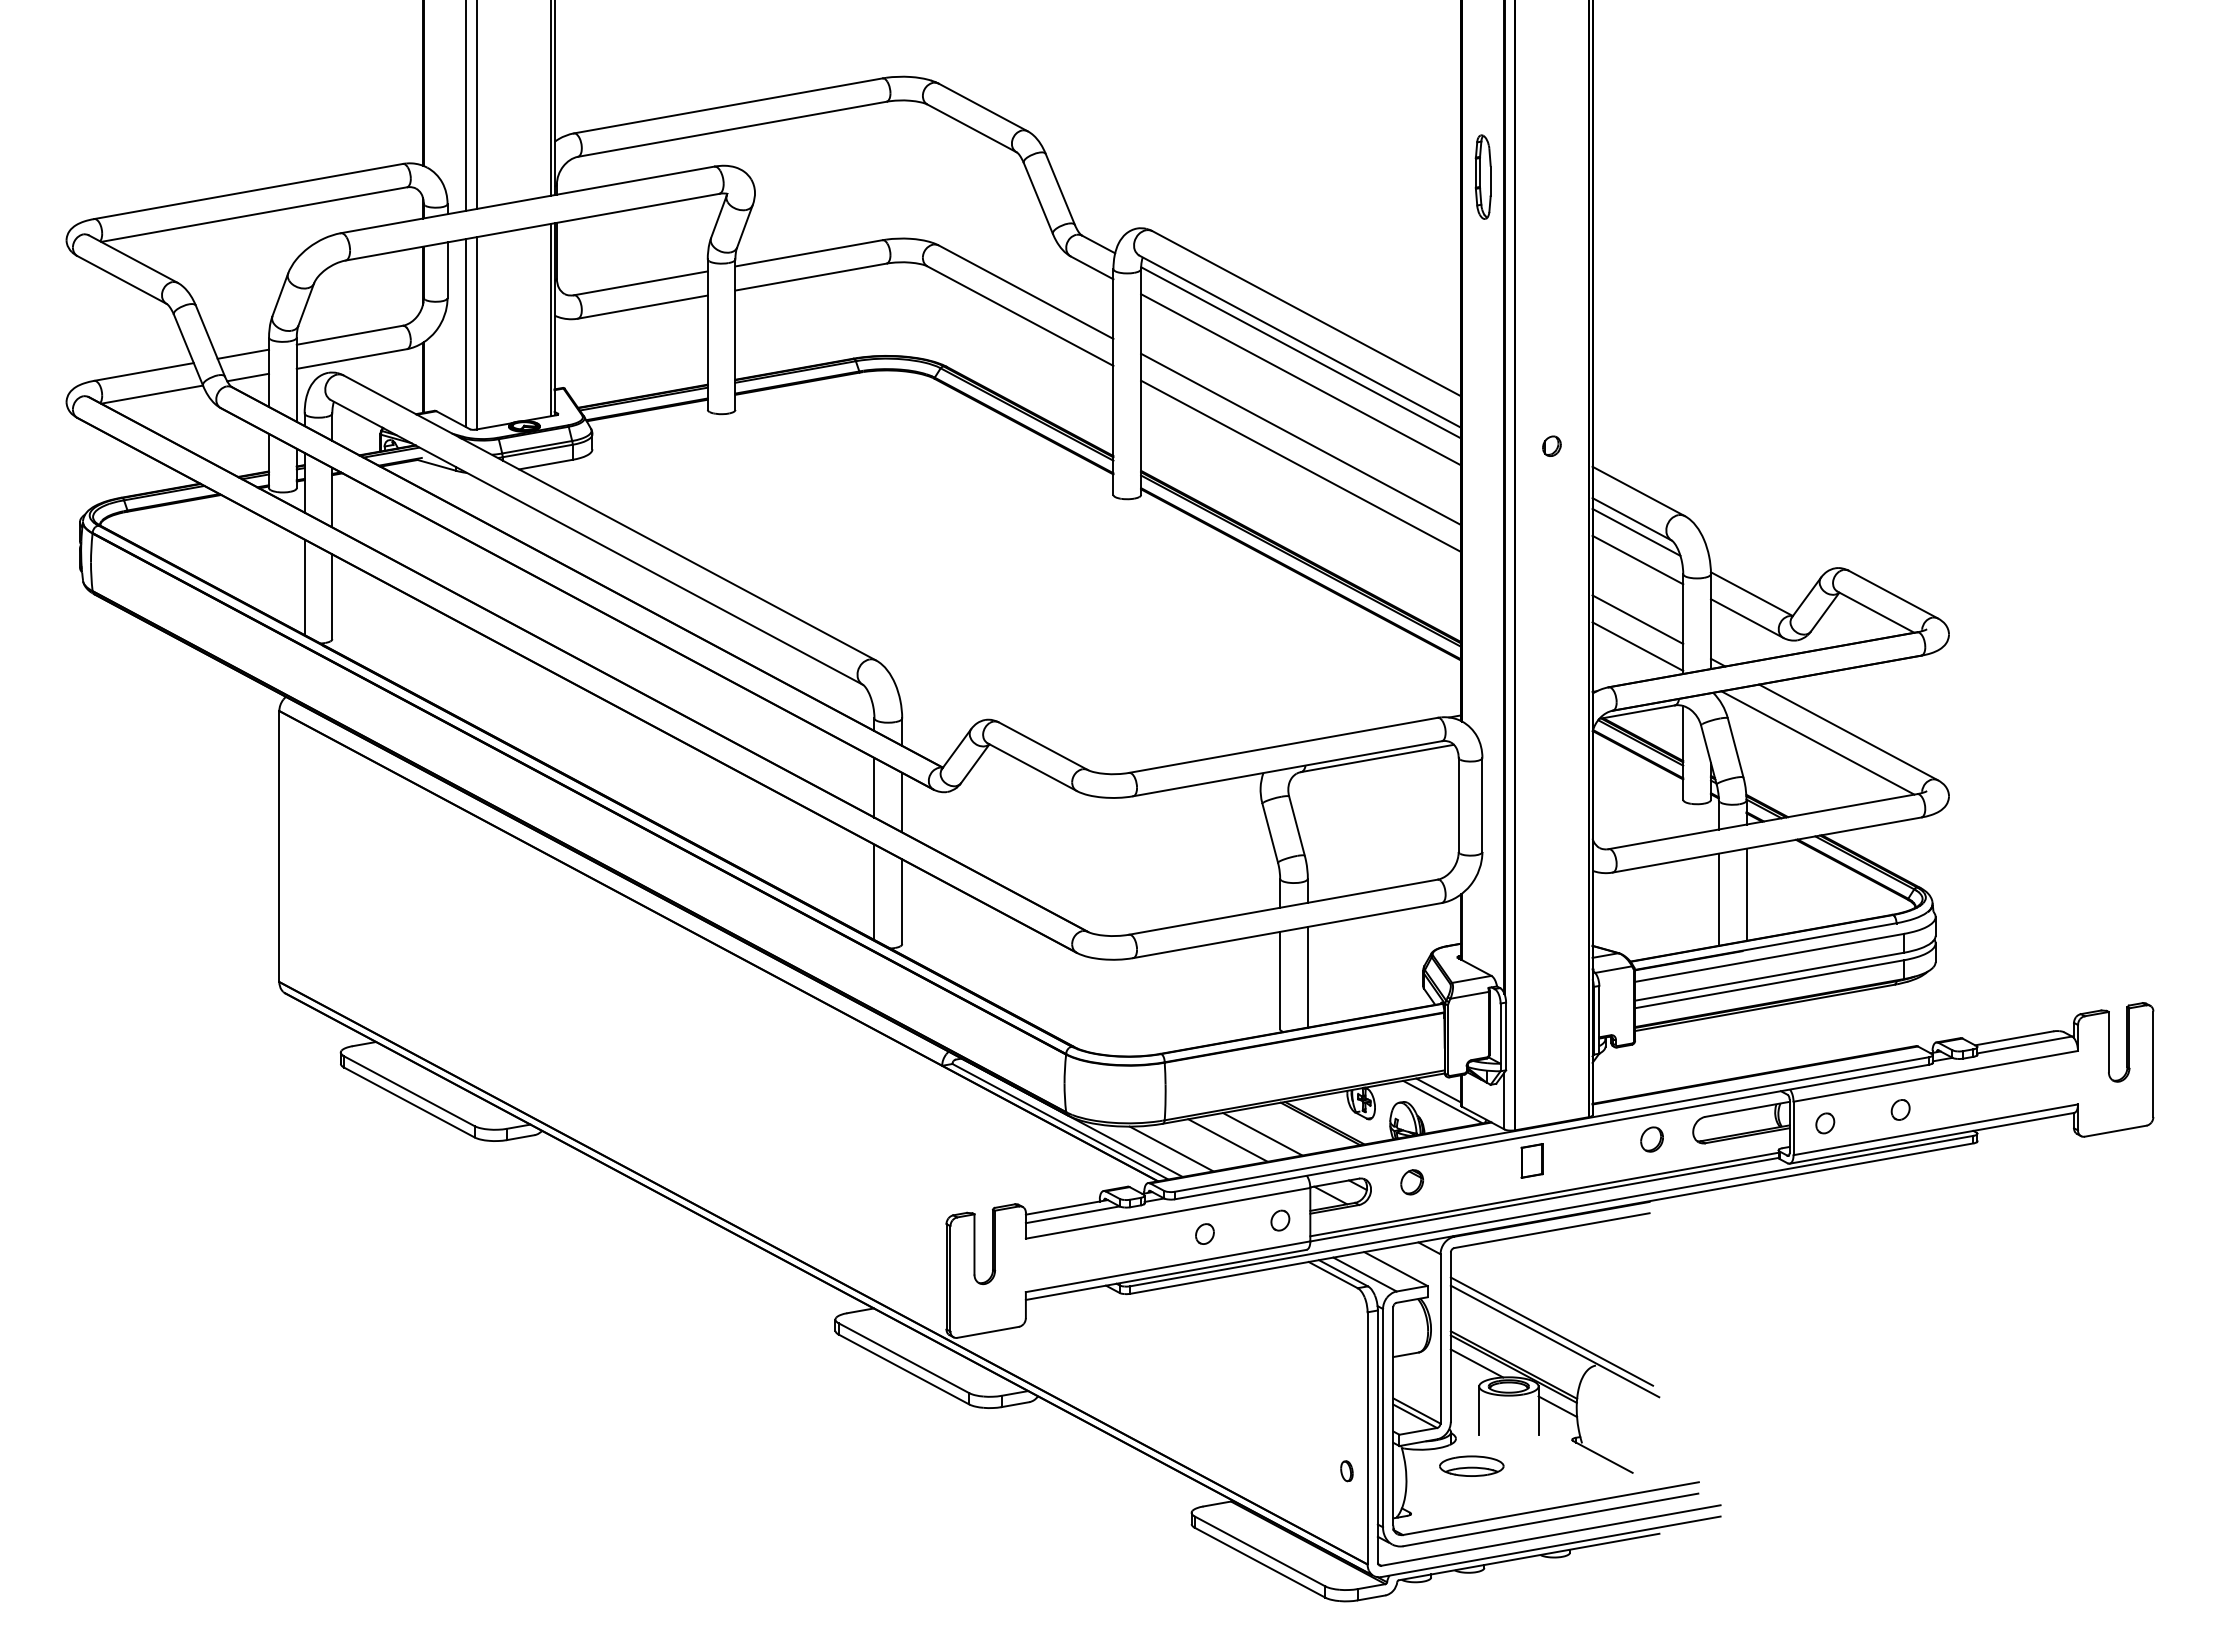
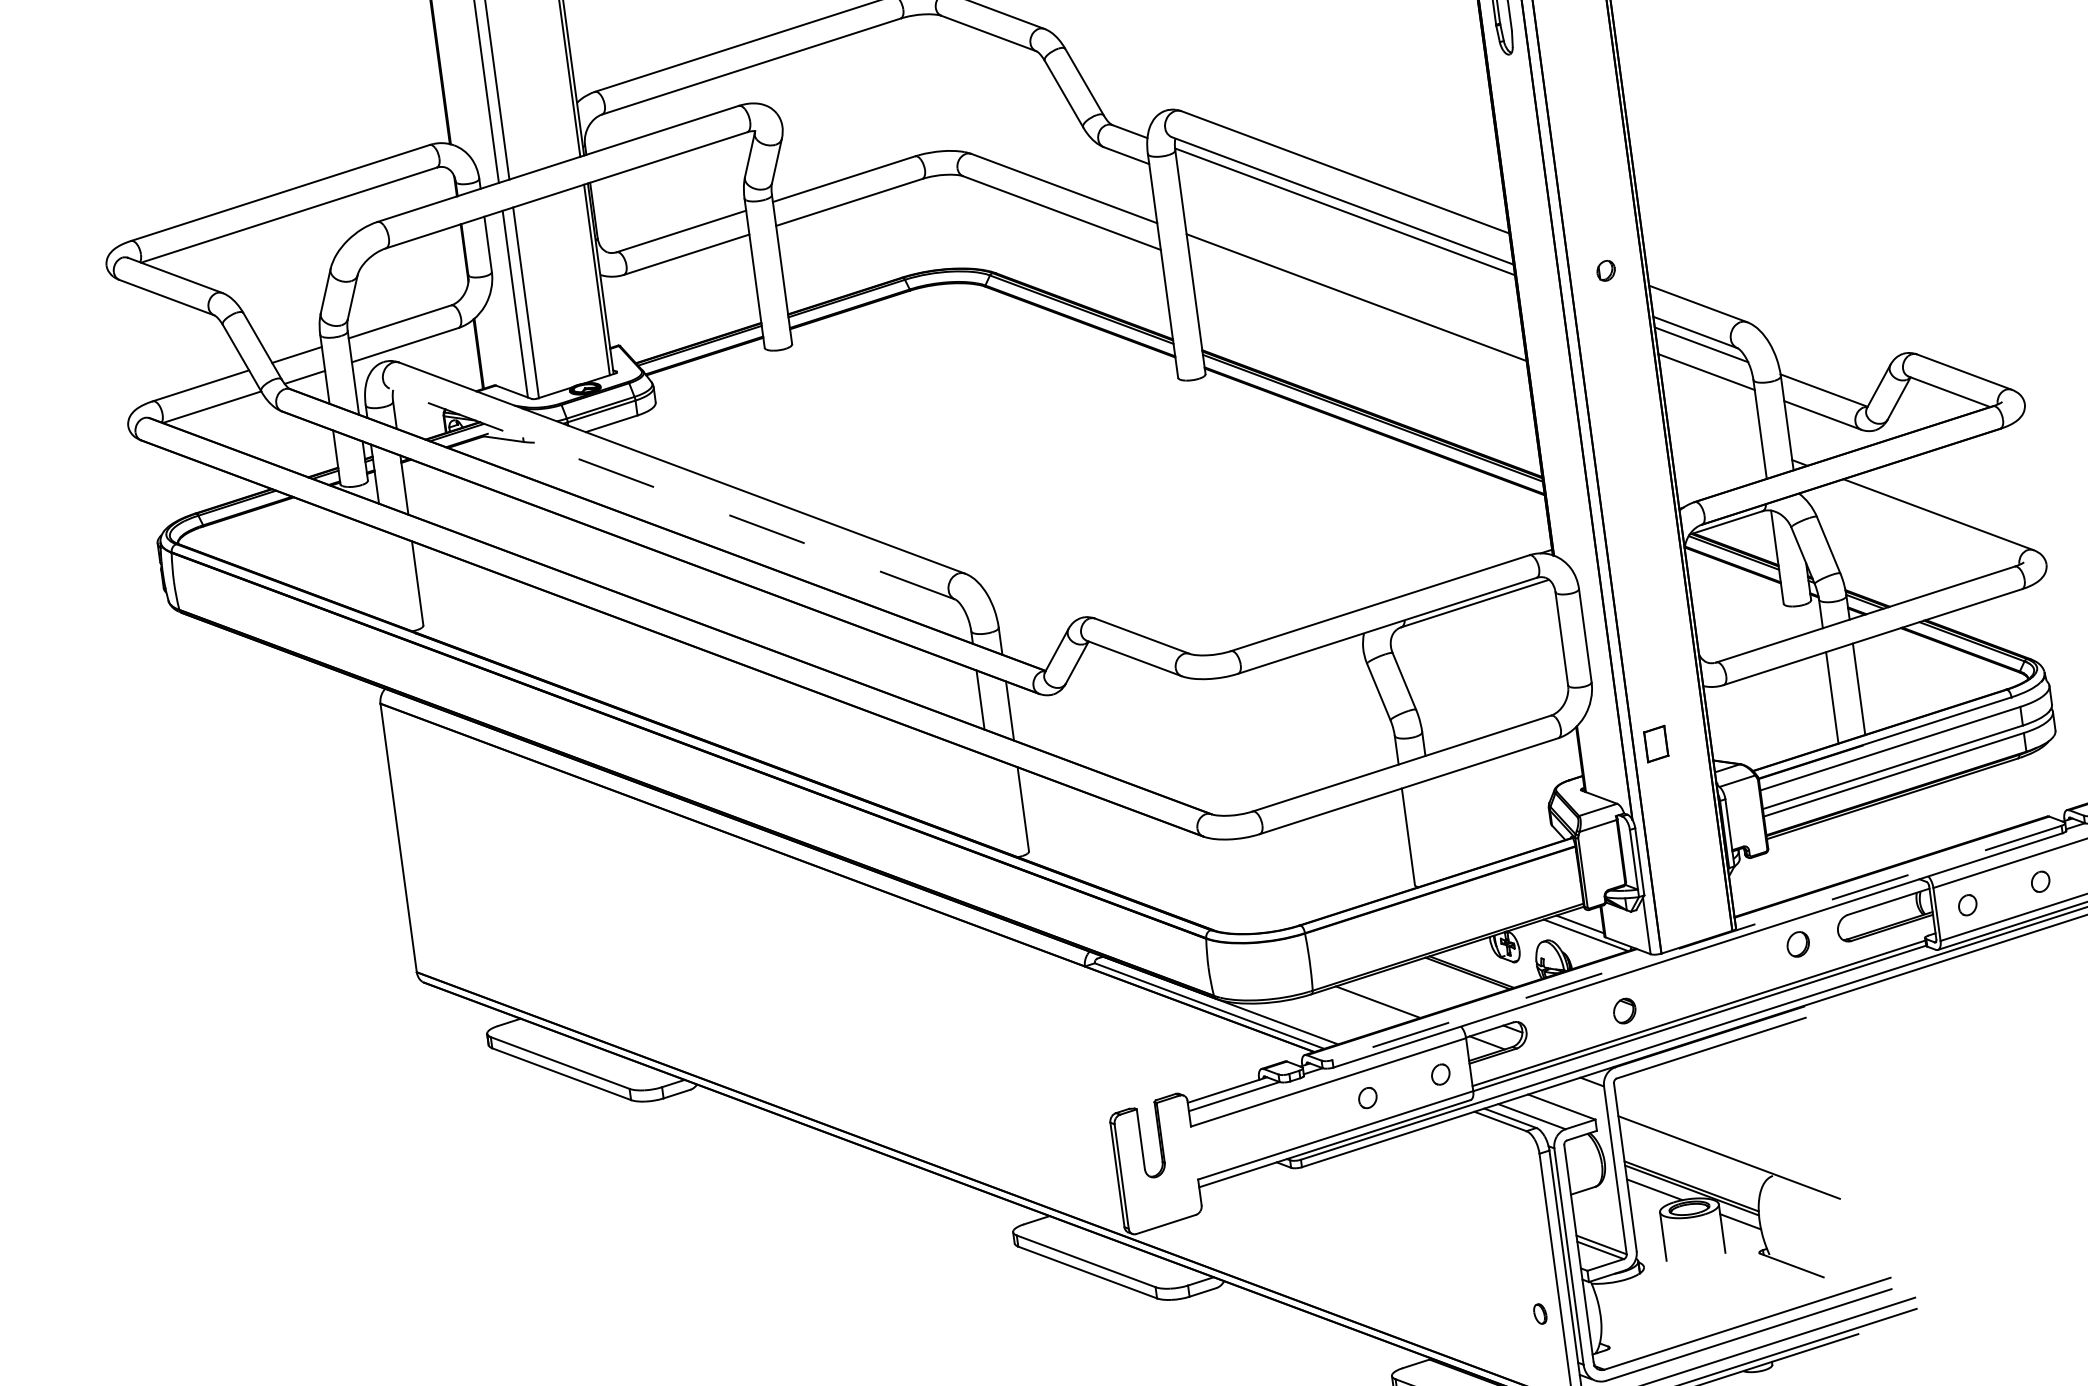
line: (1301, 379) -> (1349, 238), removed
line: (1301, 465) -> (1360, 323), removed
line: (596, 542) -> (672, 494), solid -> dashed
line: (304, 587) -> (388, 577), removed
line: (1637, 619) -> (1714, 431), removed
line: (1637, 646) -> (1717, 457), removed
line: (1817, 742) -> (1909, 528), removed
line: (874, 892) -> (994, 803), removed
line: (1307, 976) -> (1434, 829), removed
line: (1551, 1124) -> (1696, 943), solid -> dashed
line: (1262, 1134) -> (1411, 991), removed
line: (1171, 1148) -> (1323, 1017), removed
part: (1531, 1160) -> (1655, 743), moved
part: (1412, 1182) -> (1625, 1011), moved
line: (1551, 1331) -> (1724, 1148), removed
part: (1471, 1465) -> (1663, 1291), removed

